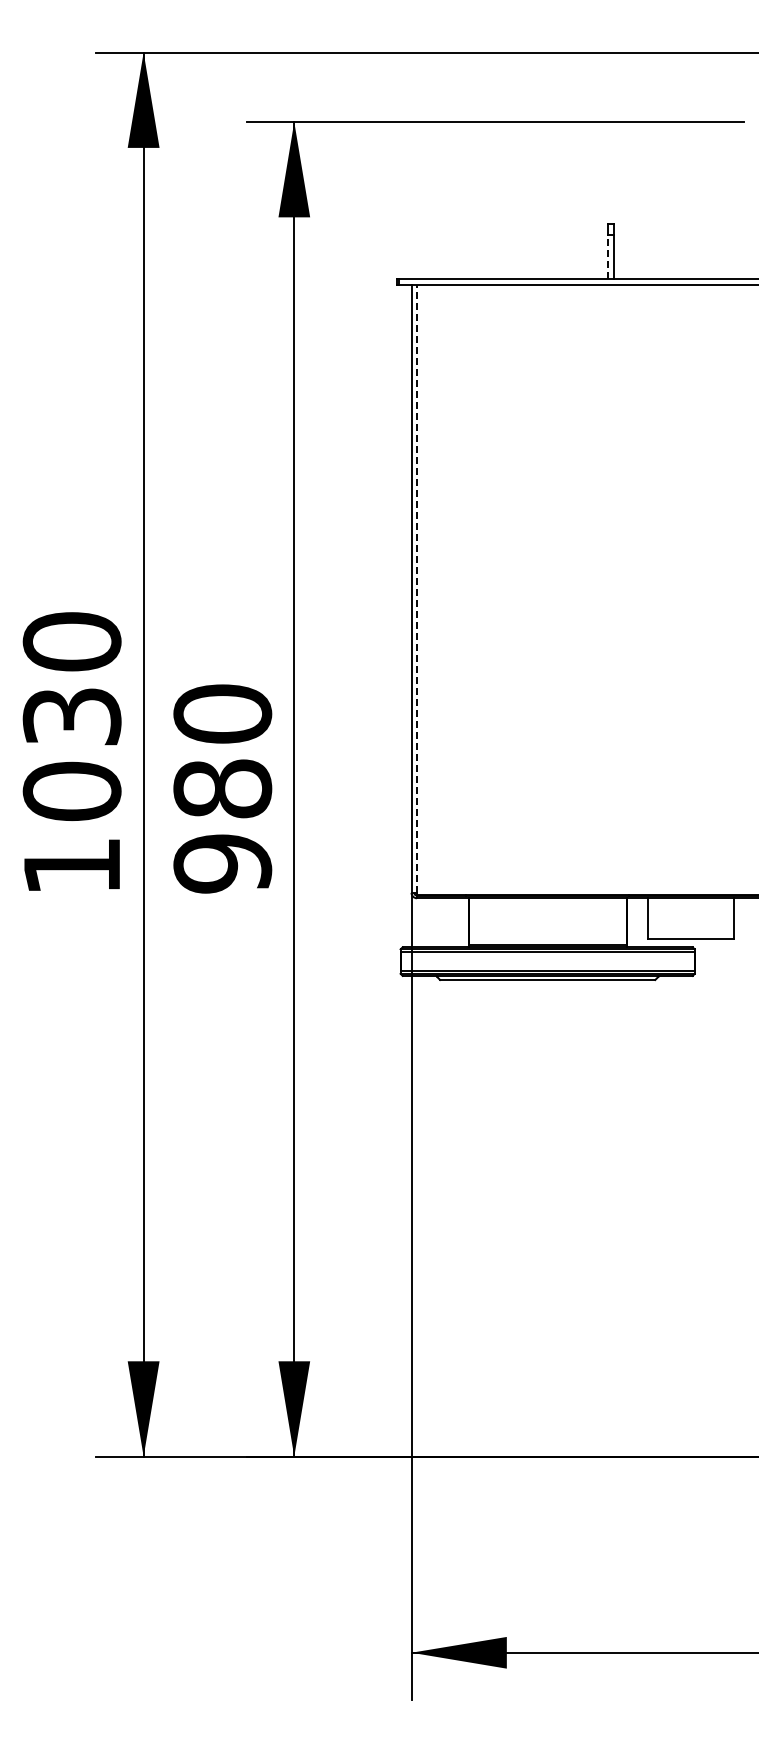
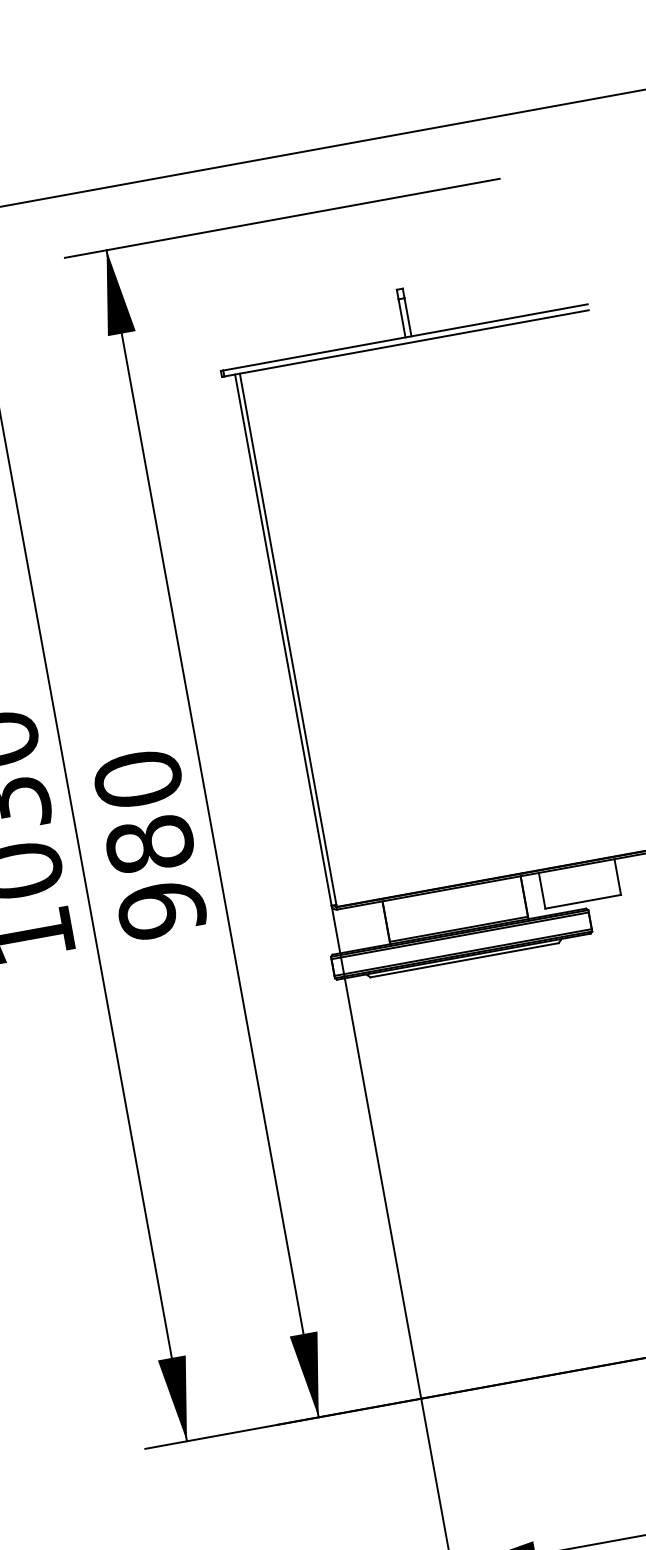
line: (607, 256) -> (401, 318), dashed -> solid
line: (416, 589) -> (287, 639), dashed -> solid

